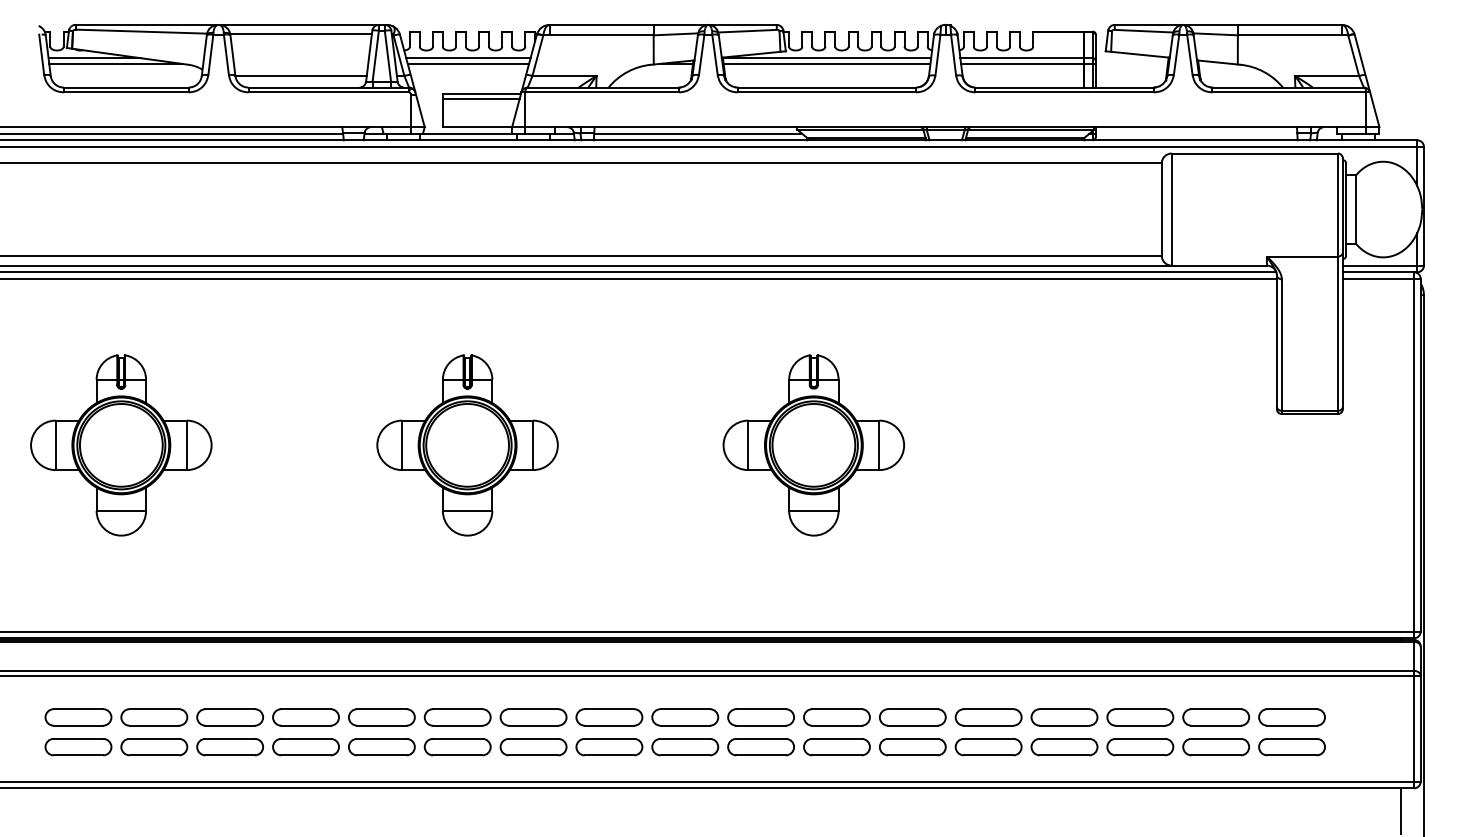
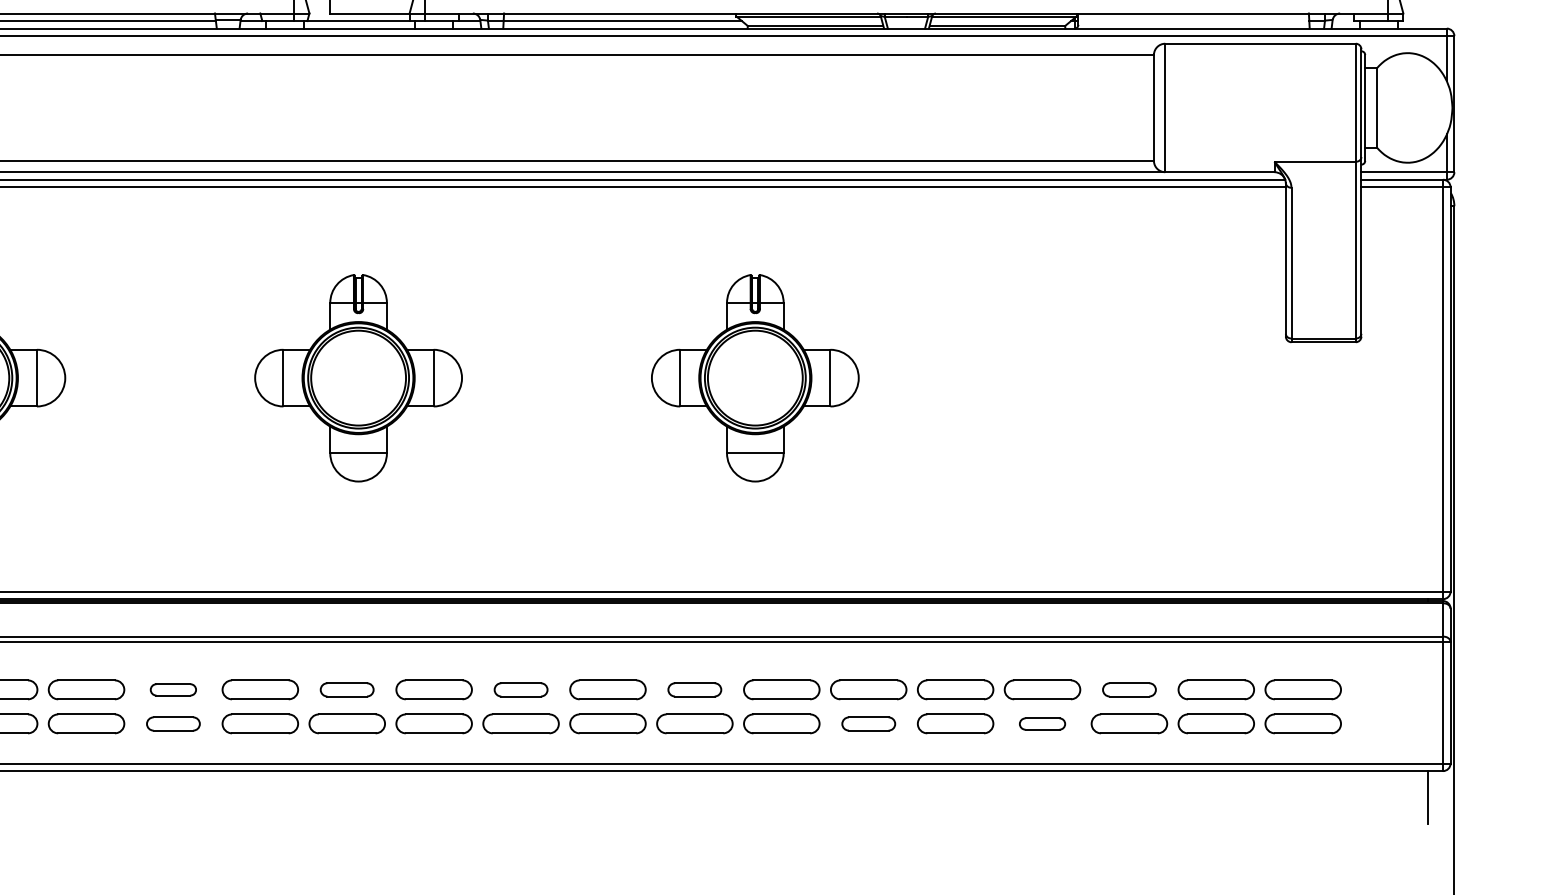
part: (305, 717) -> (172, 689), size x0.6
part: (457, 717) -> (347, 689), size x0.7
part: (609, 717) -> (521, 689), size x0.7
part: (760, 717) -> (694, 689), size x0.7
part: (1140, 717) -> (1129, 689), size x0.7
part: (305, 747) -> (172, 724), size x0.7
part: (912, 747) -> (868, 724), size x0.7
part: (1064, 747) -> (1042, 724), size x0.6

